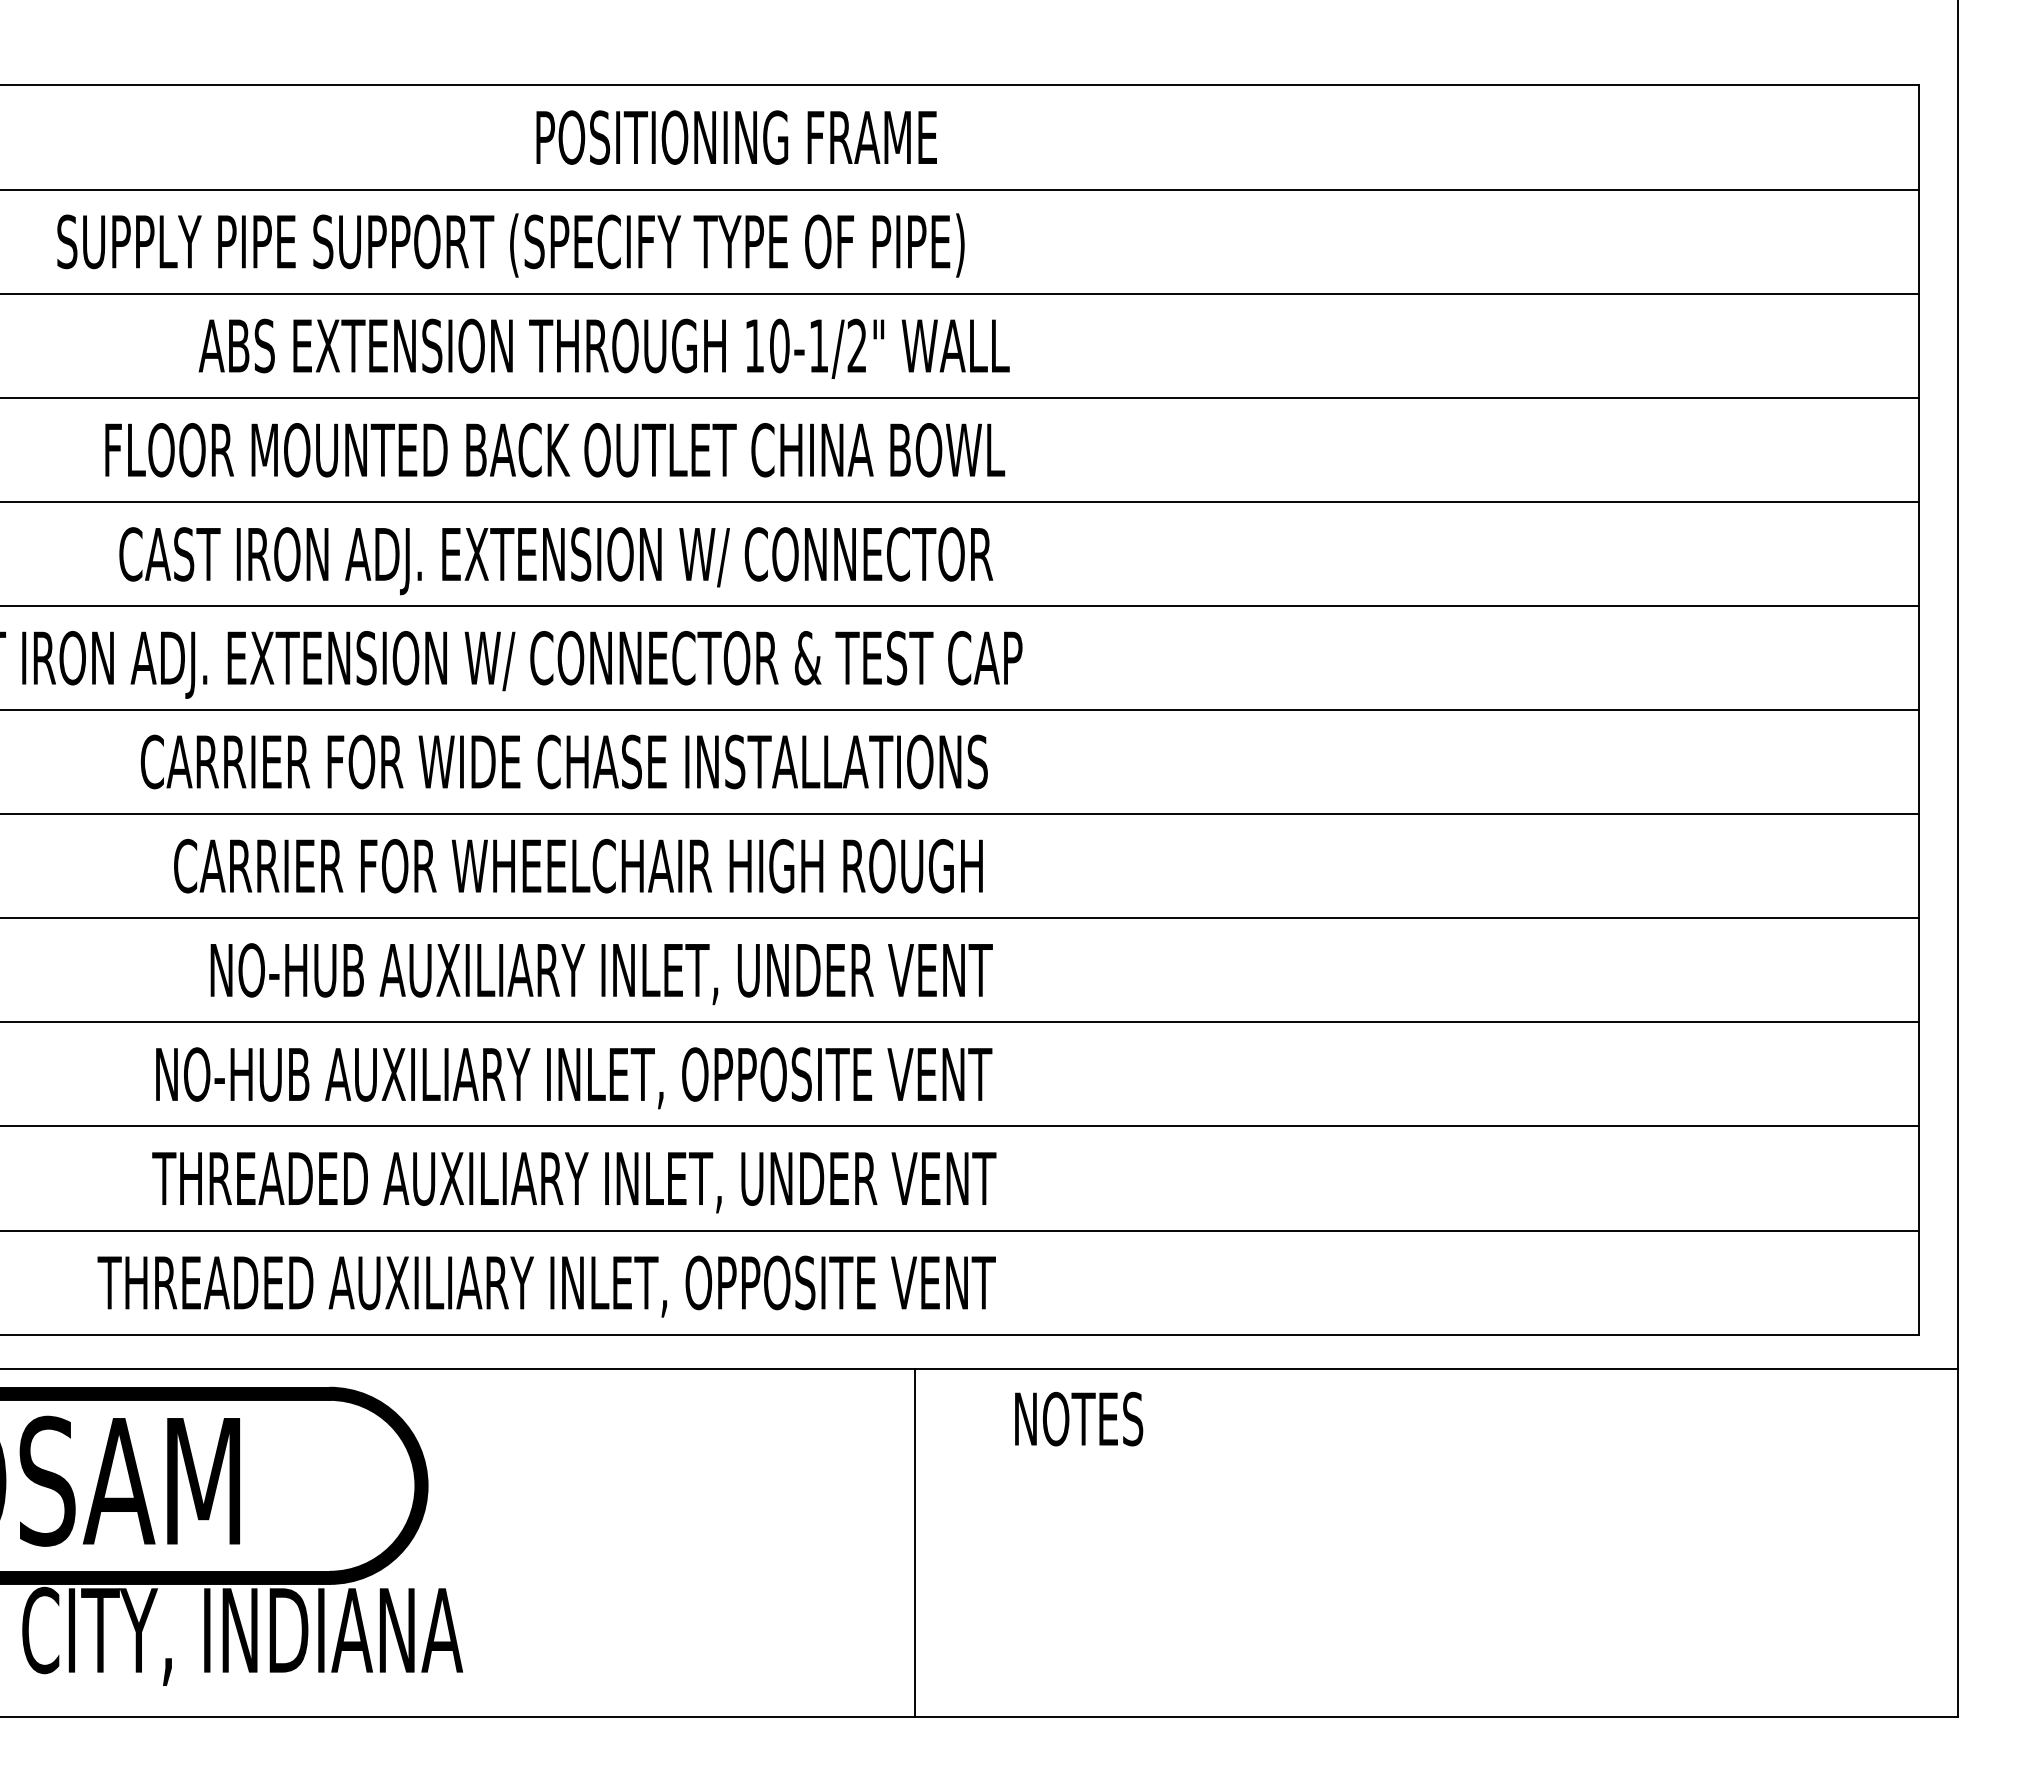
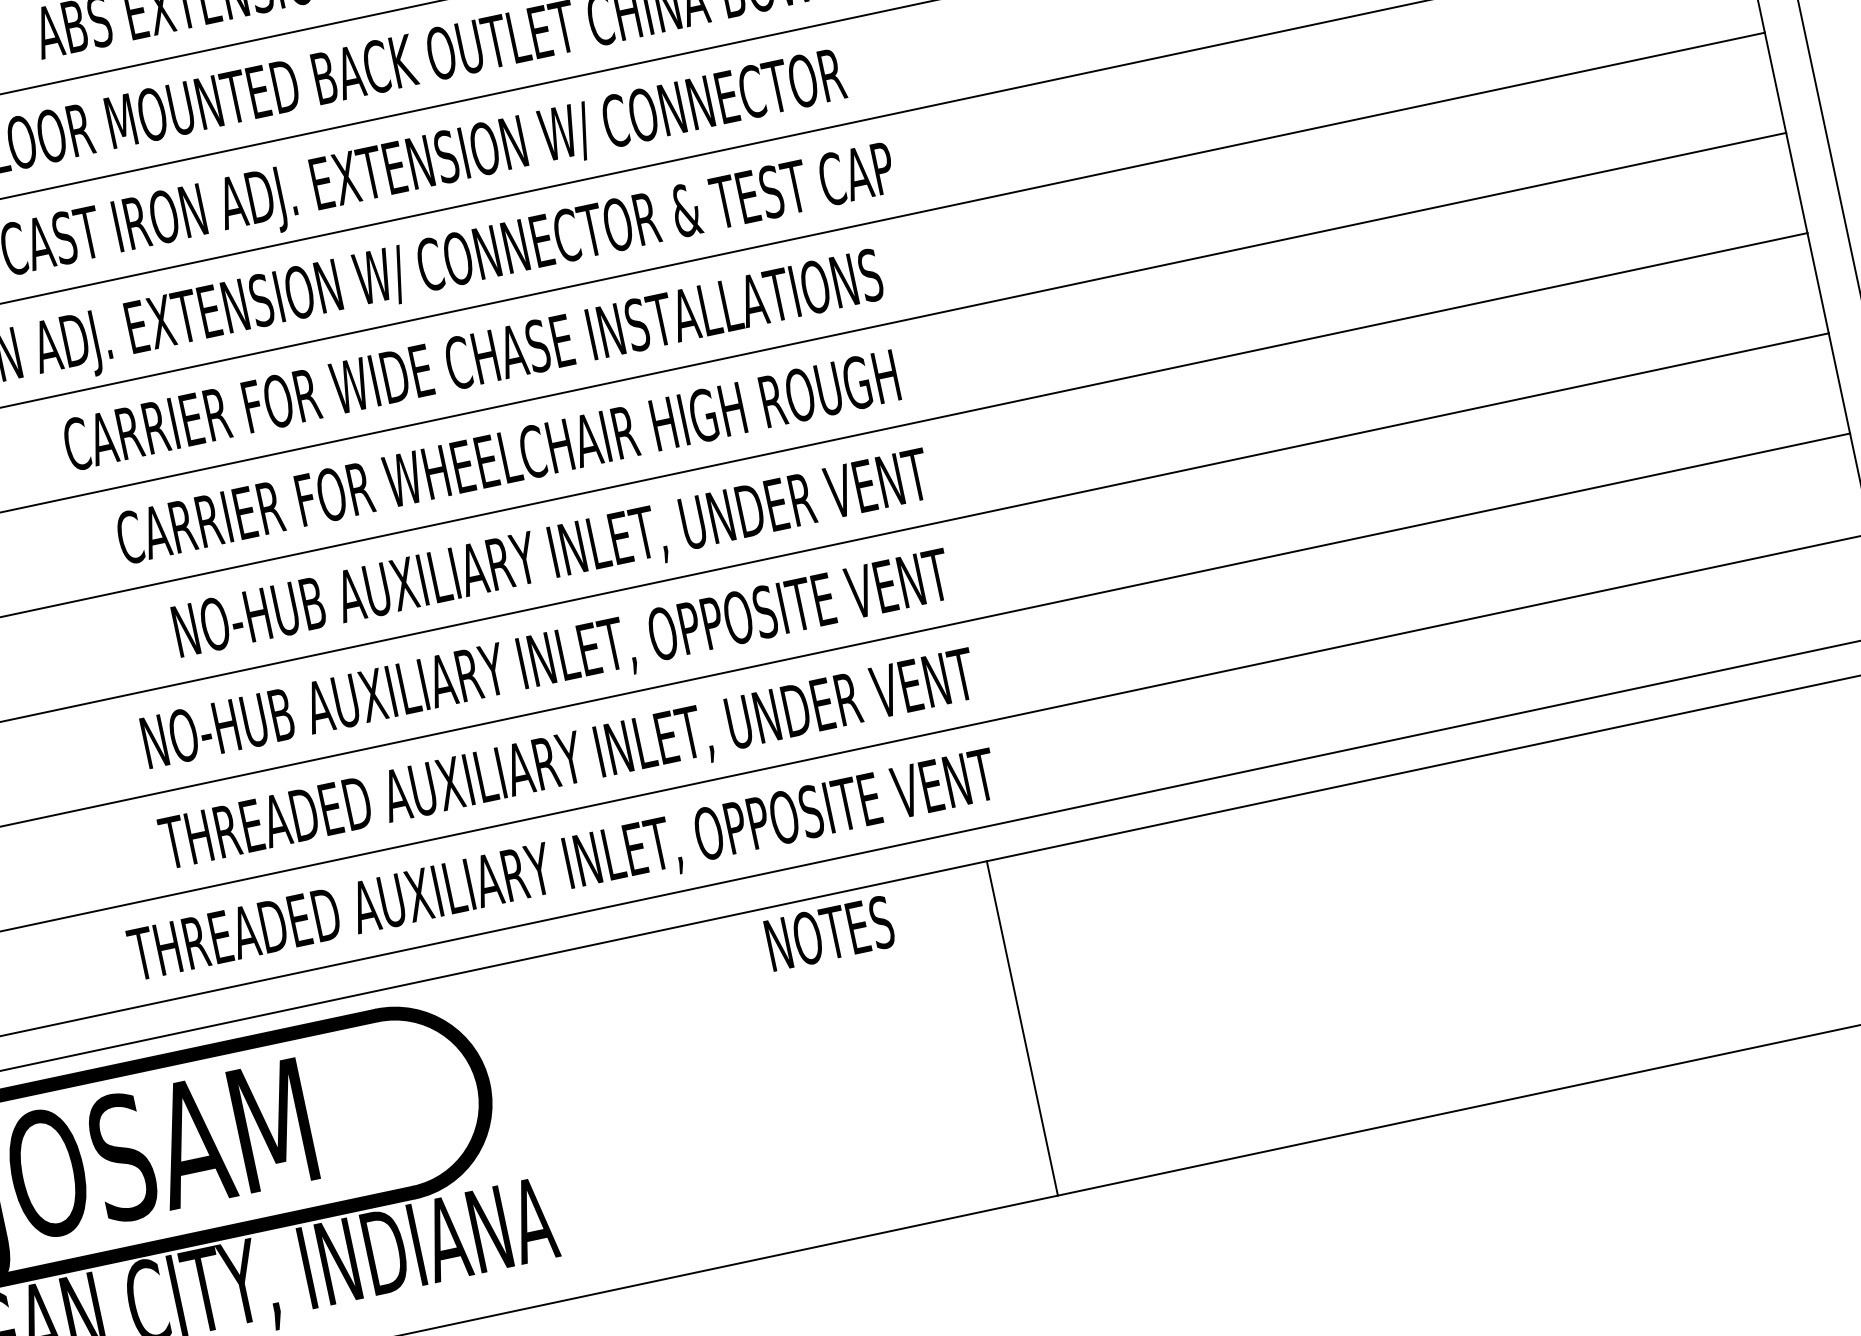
text: (1079, 1418) -> (830, 932), moved
line: (915, 1543) -> (1022, 1028), moved

